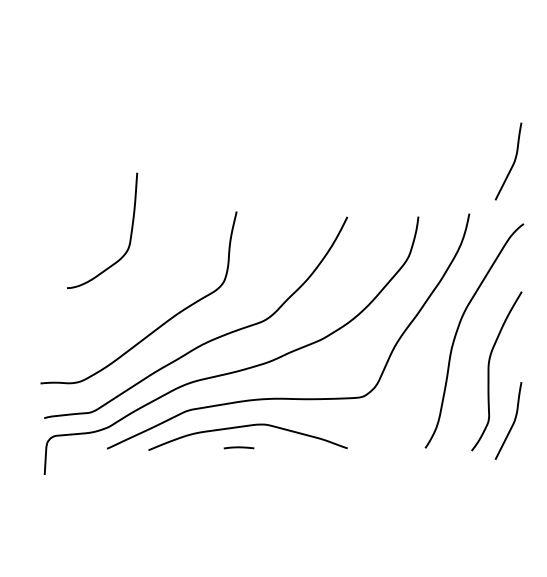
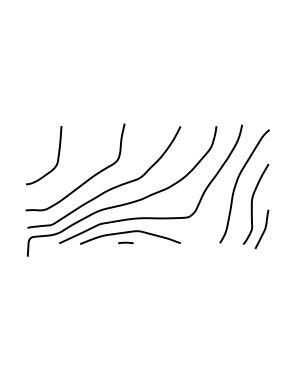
curve: (511, 163) -> (263, 99), removed
curve: (129, 231) -> (57, 155), moved

